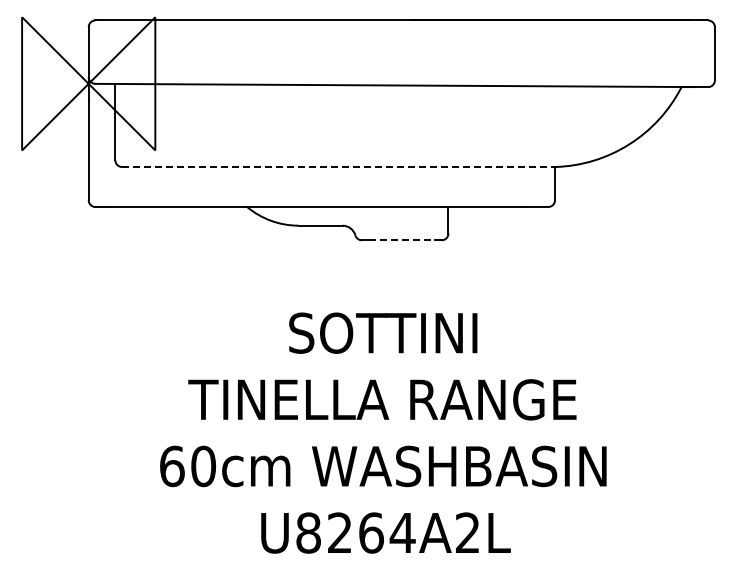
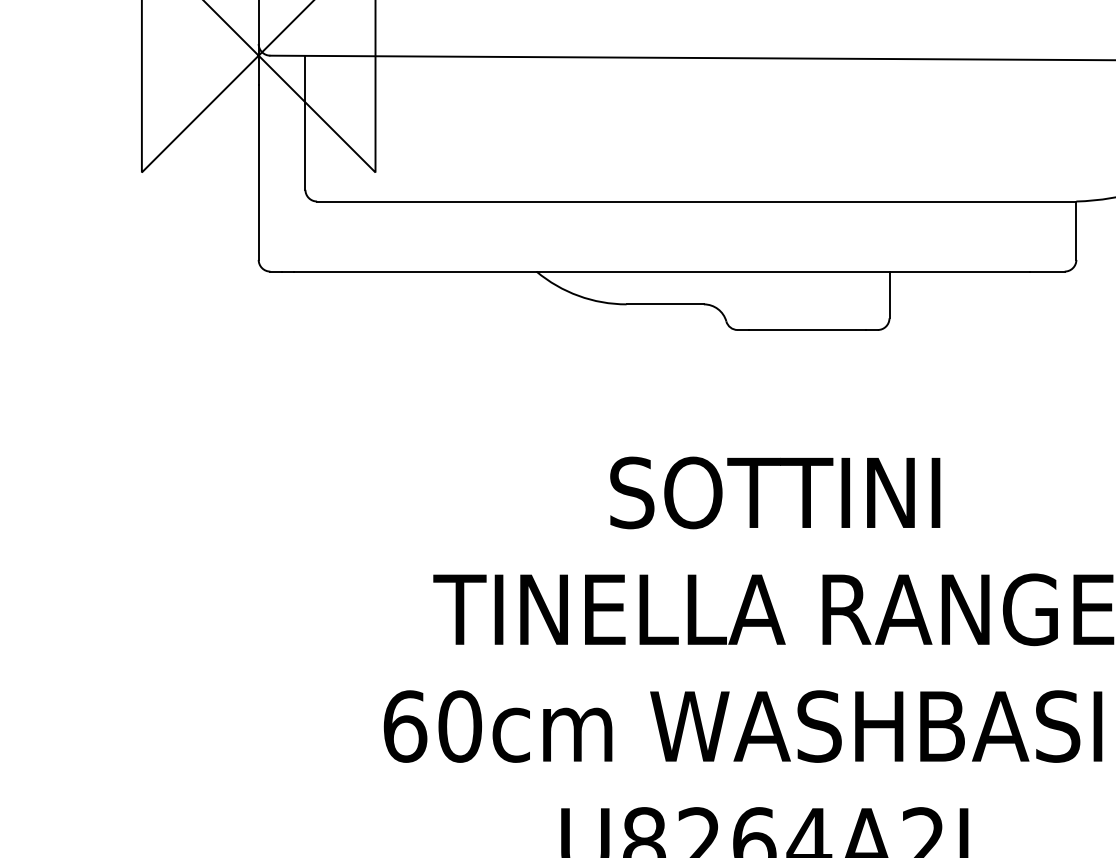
line: (339, 167) -> (698, 202), dashed -> solid
line: (402, 240) -> (808, 330), dashed -> solid

